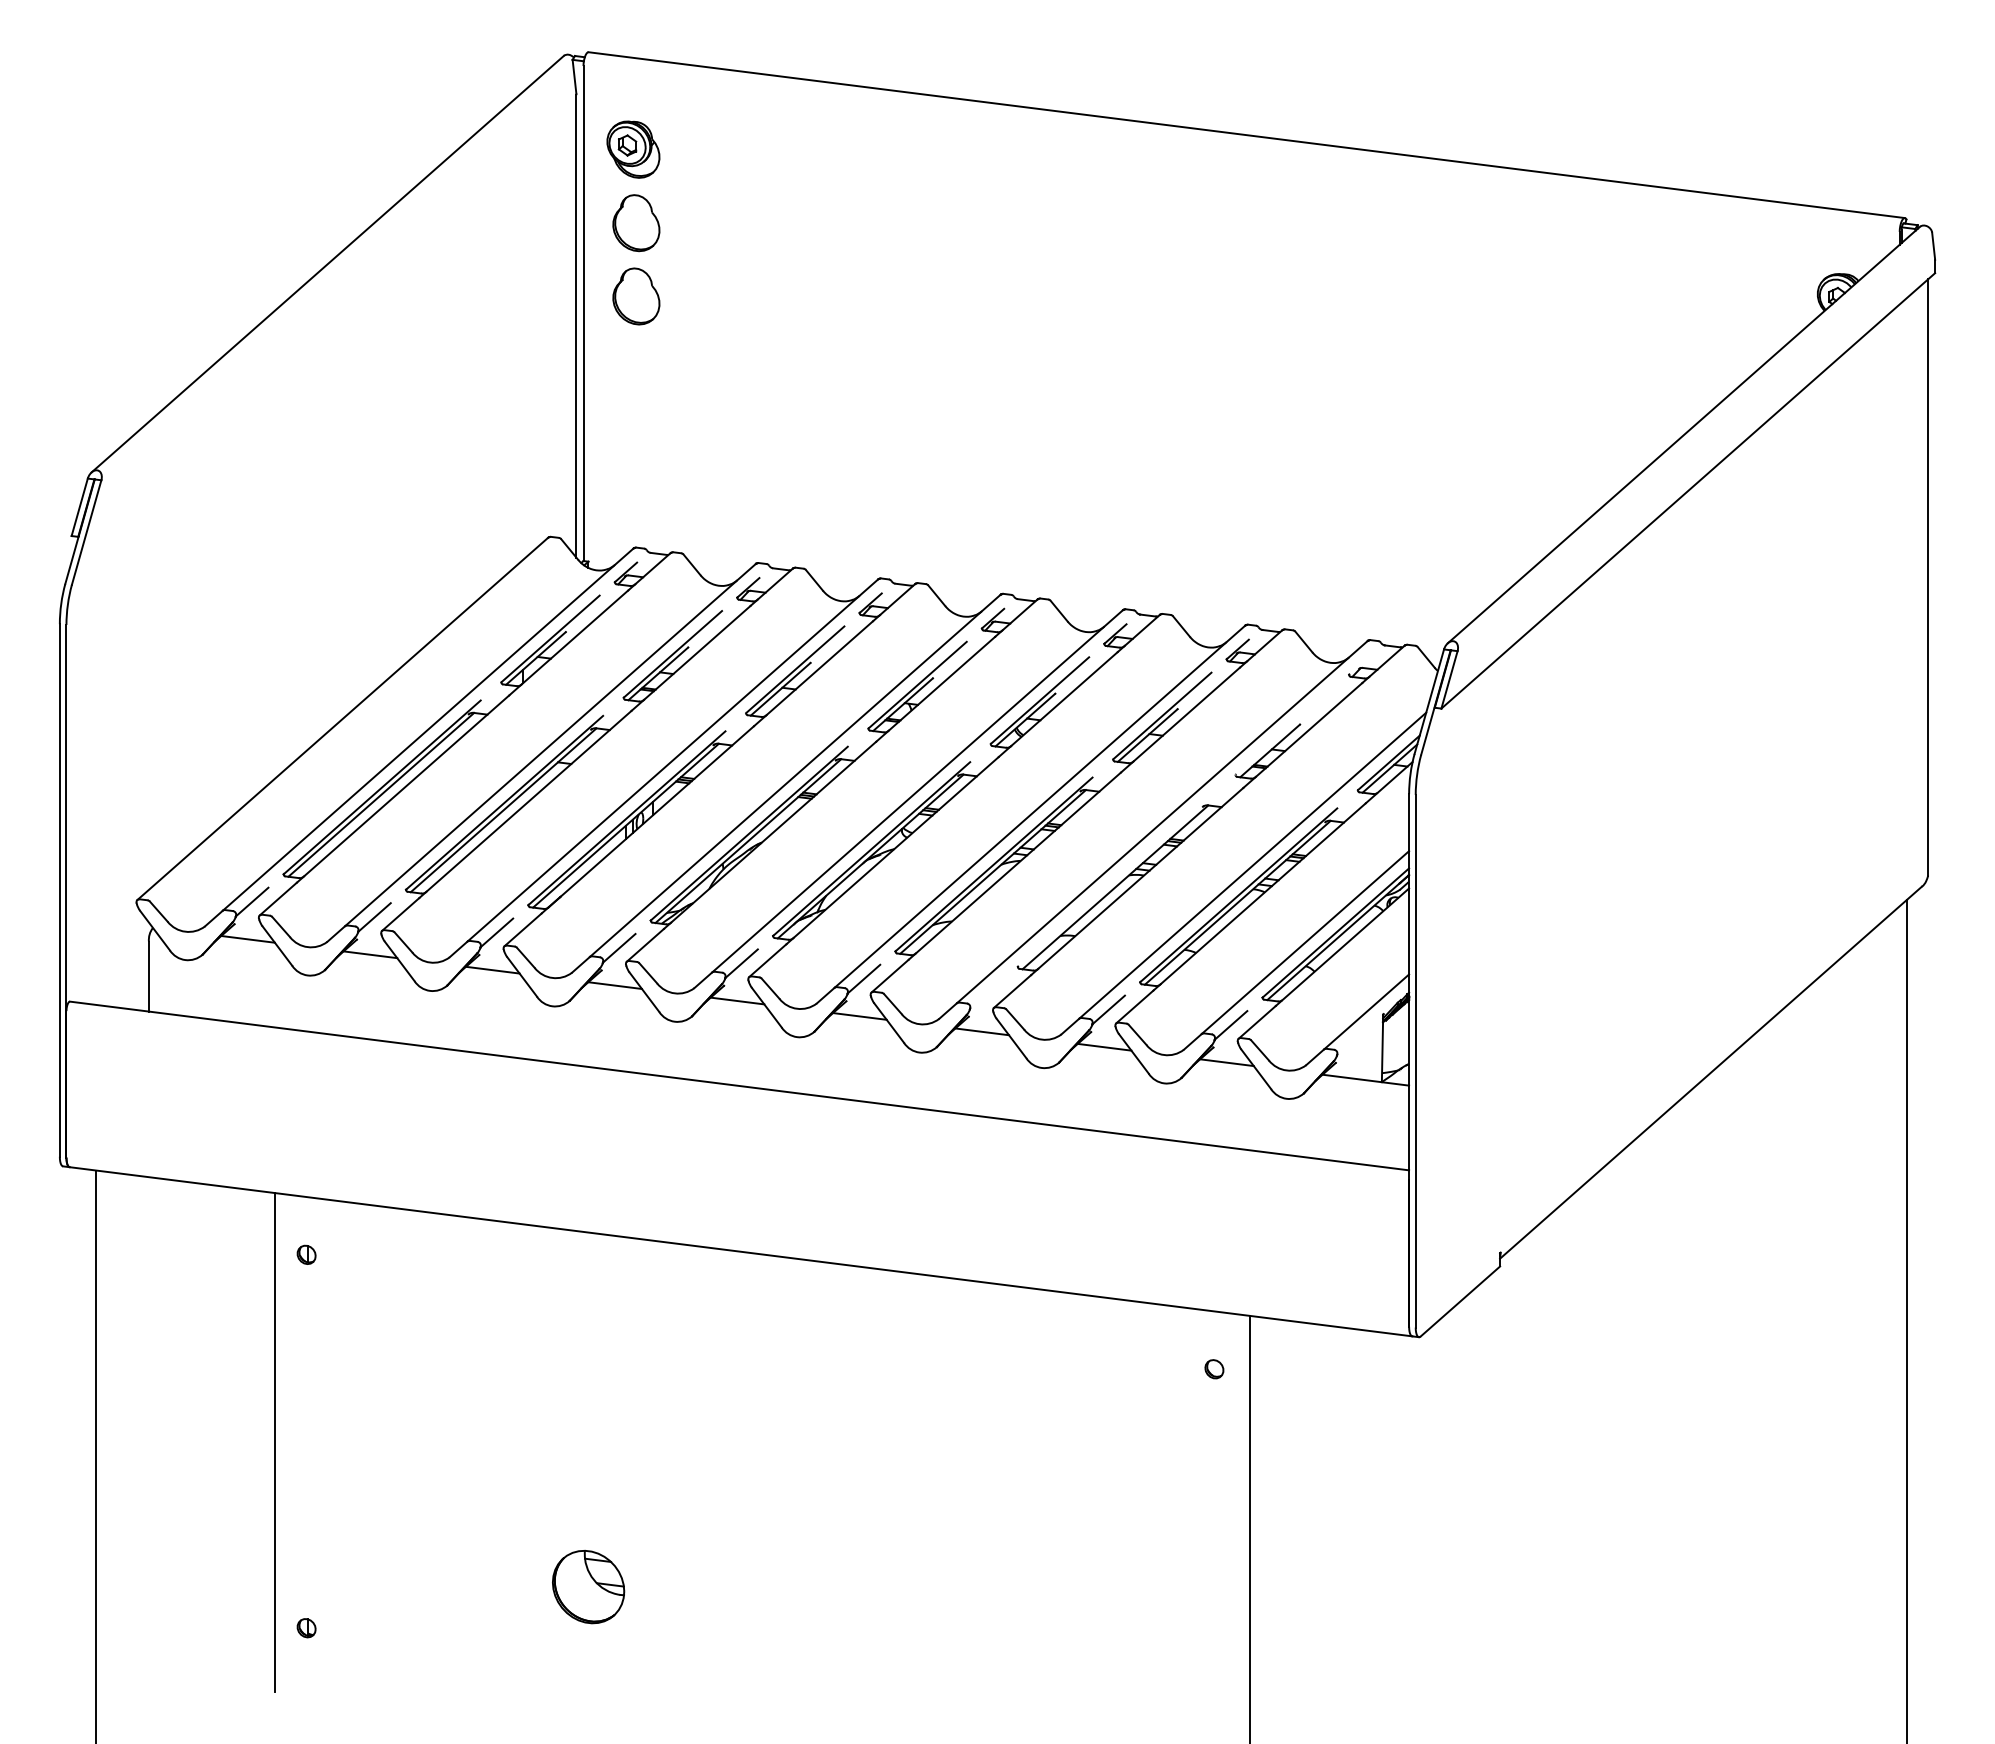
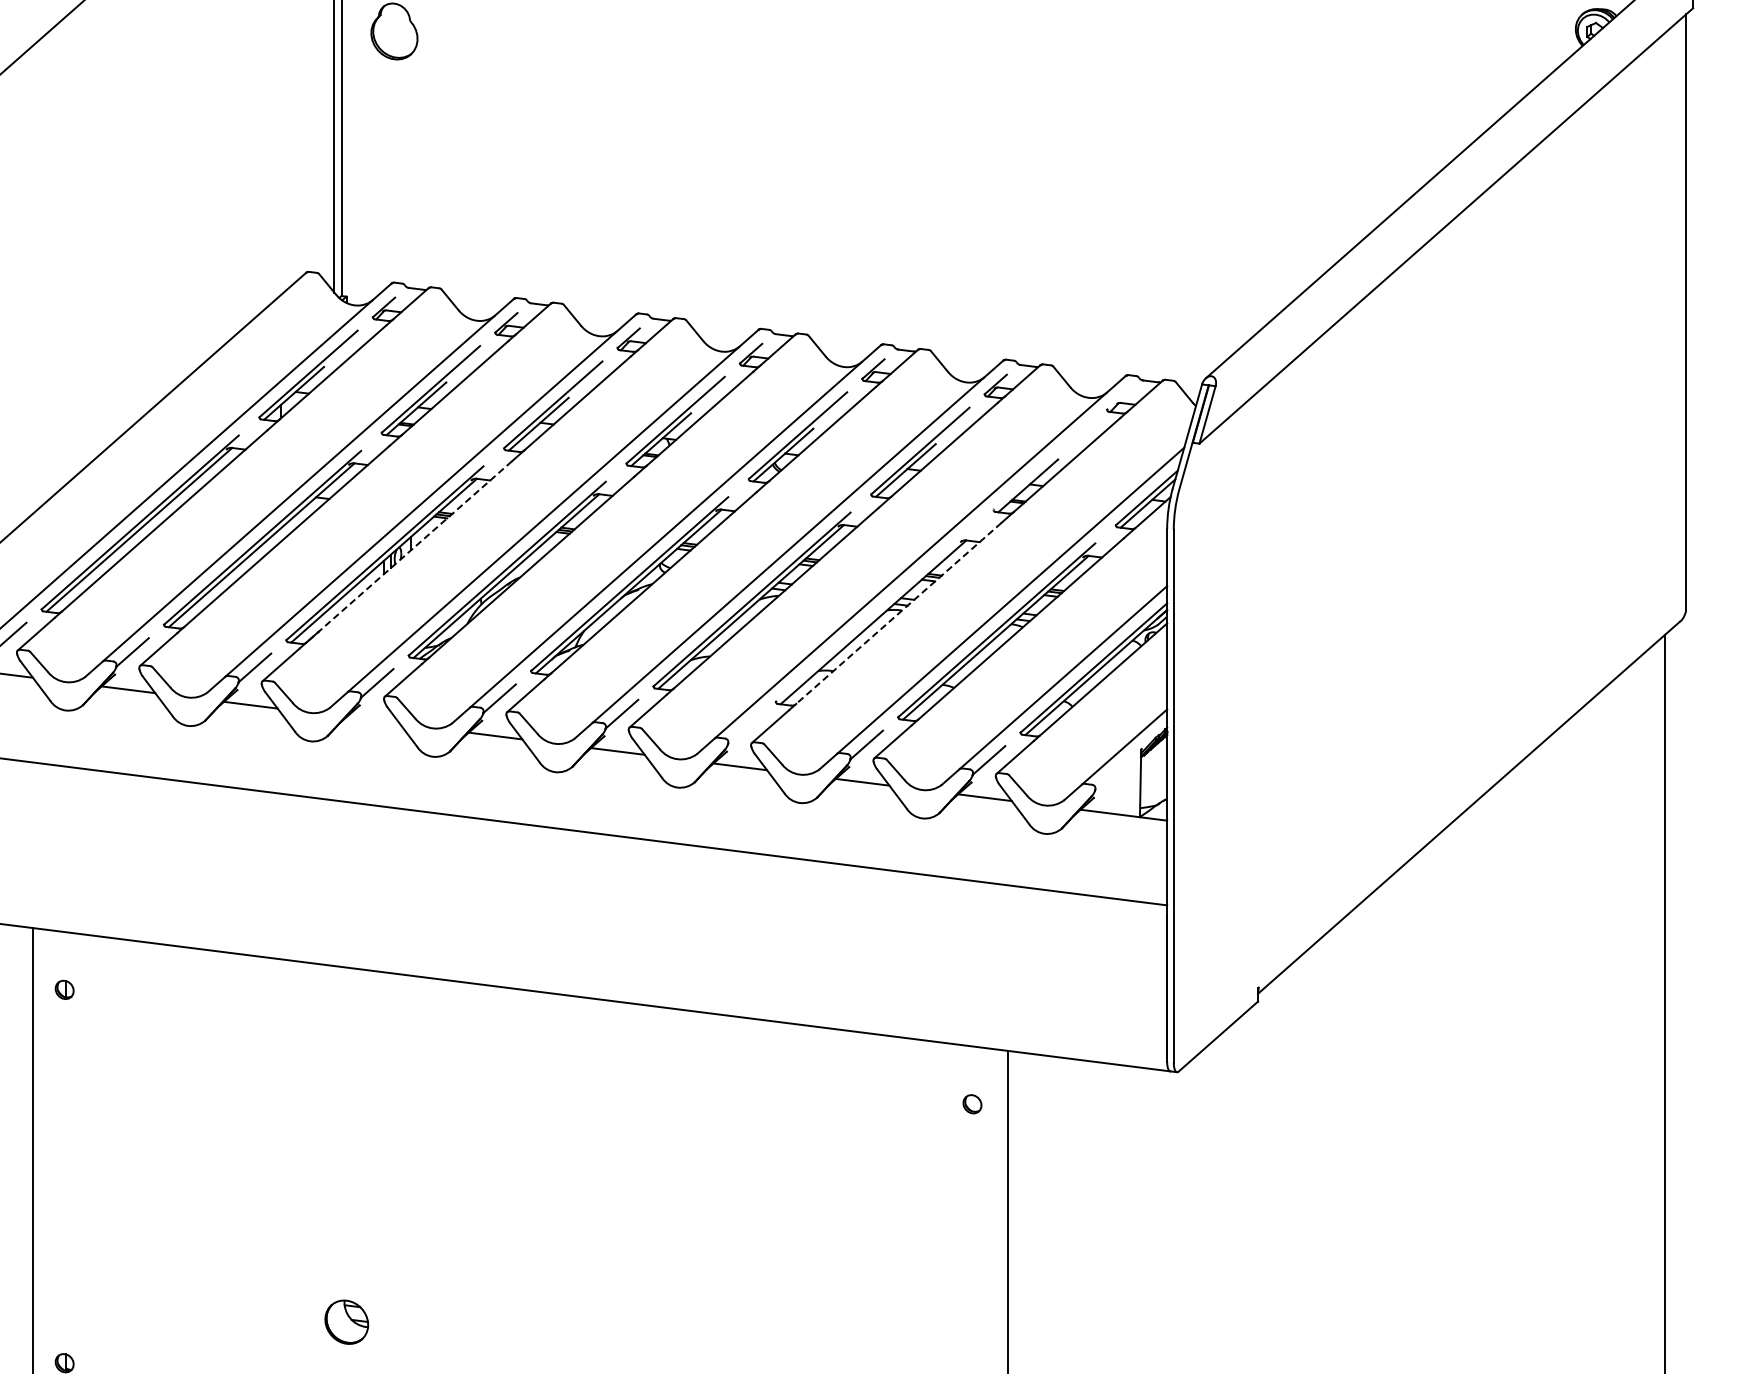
line: (651, 816) -> (409, 551), solid -> dashed
line: (1140, 878) -> (898, 613), solid -> dashed
line: (614, 985) -> (372, 720), removed
part: (588, 1587) -> (346, 1322), size x0.6

